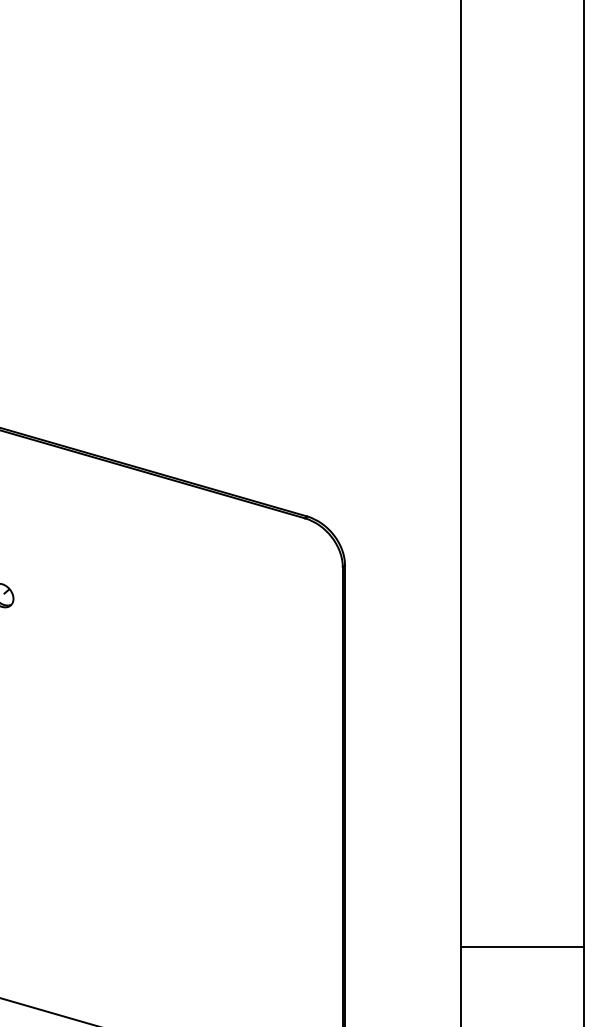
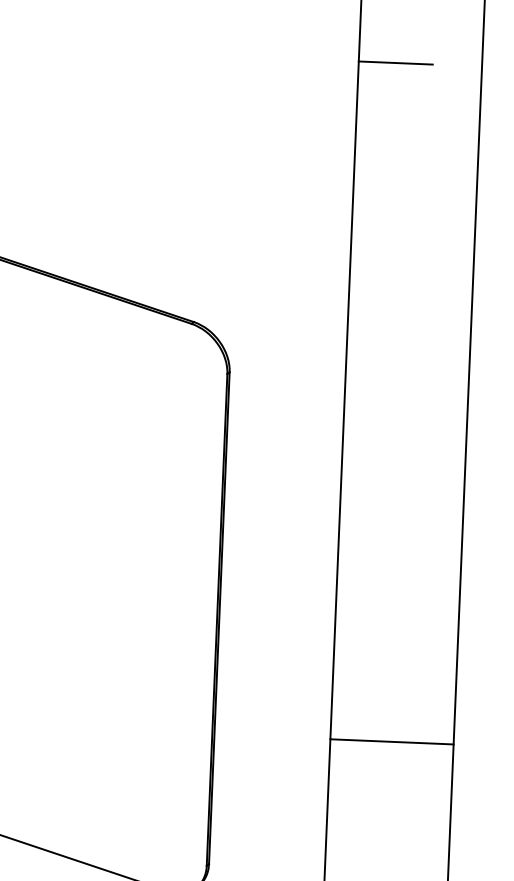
line: (498, 249) -> (396, 63), added
line: (522, 946) -> (391, 741), moved

